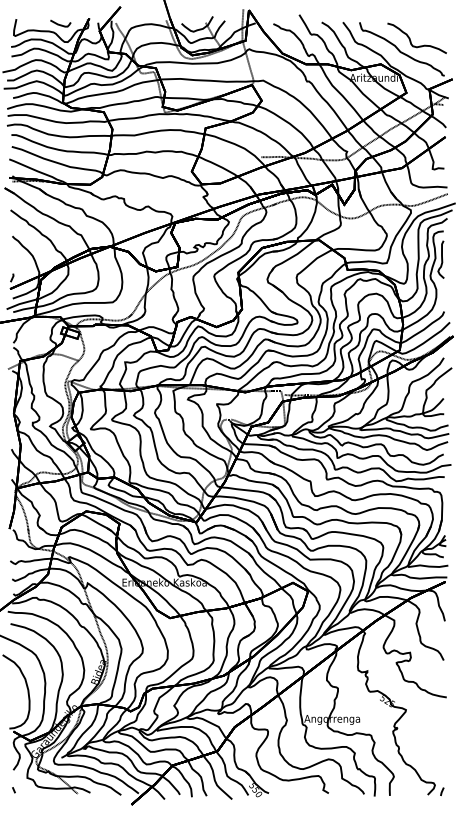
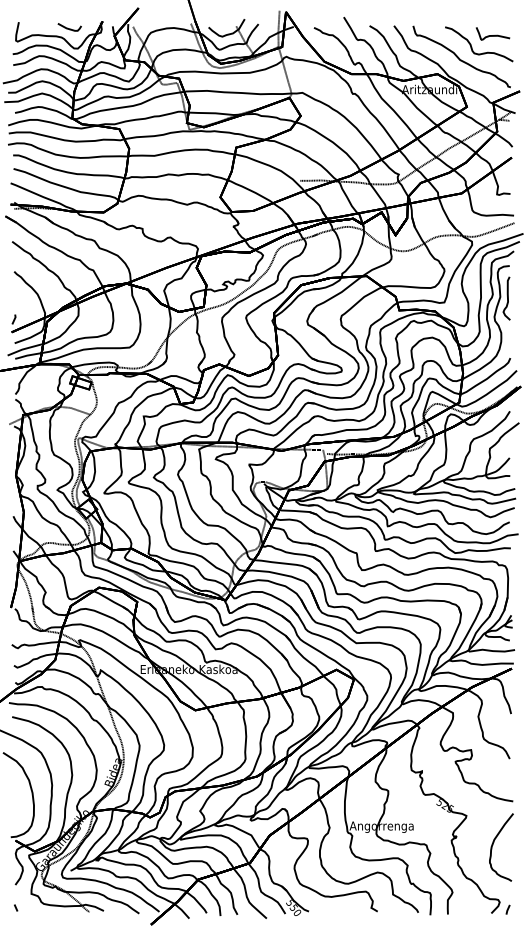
curve: (429, 30) -> (493, 35), added
curve: (429, 735) -> (493, 845), added

